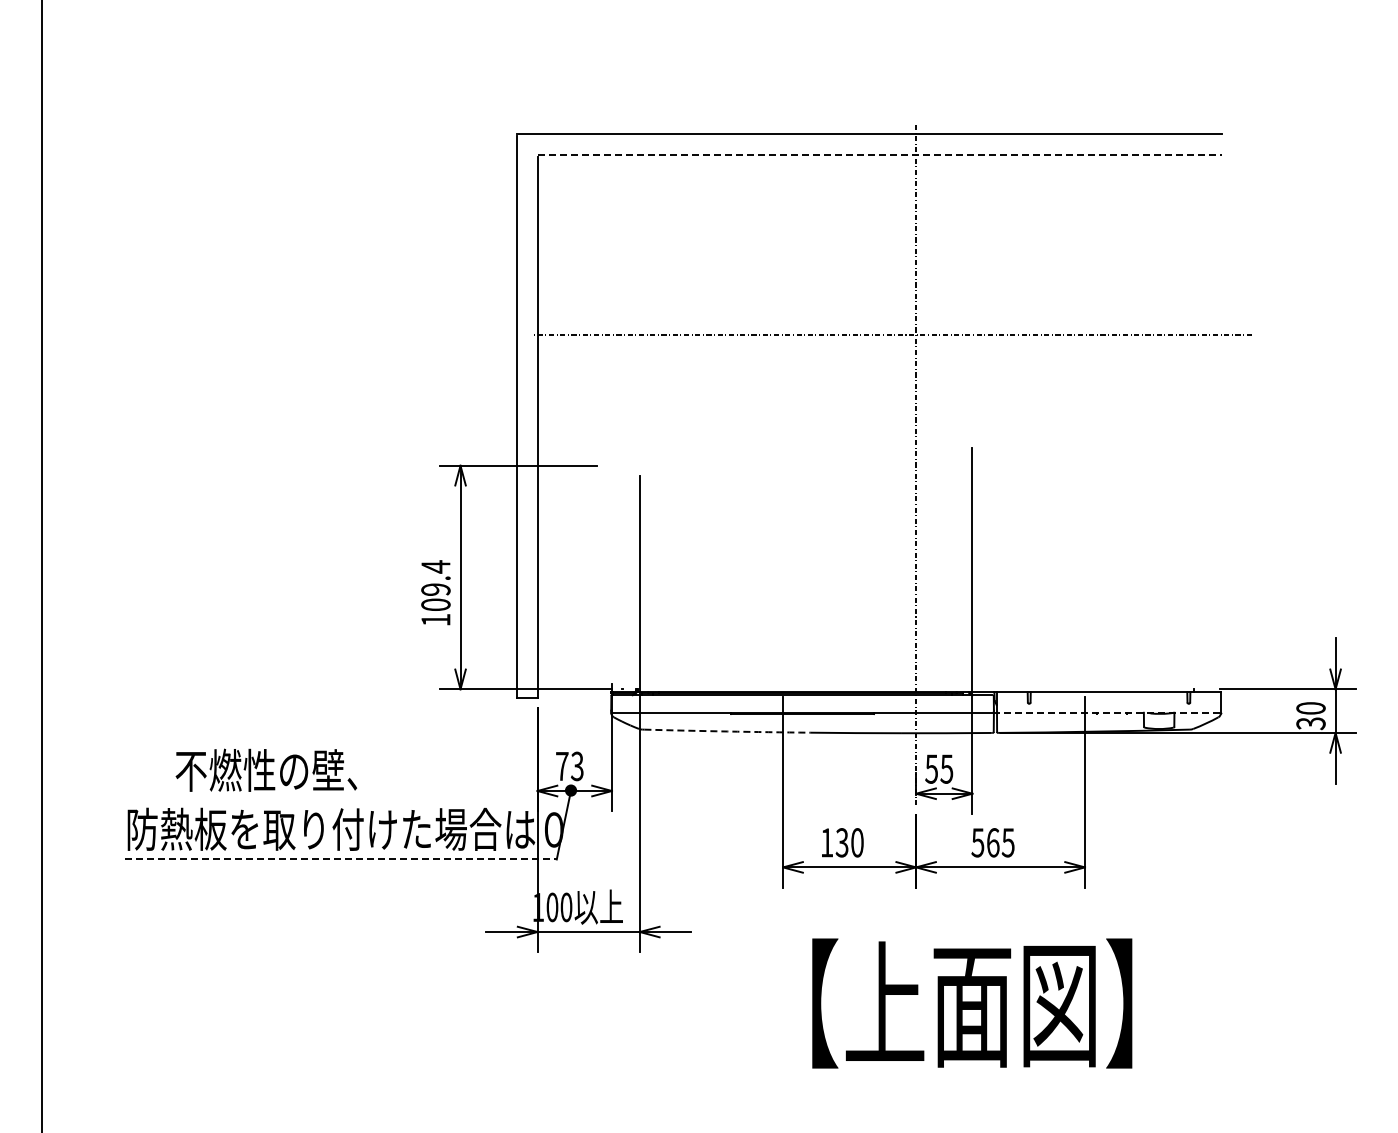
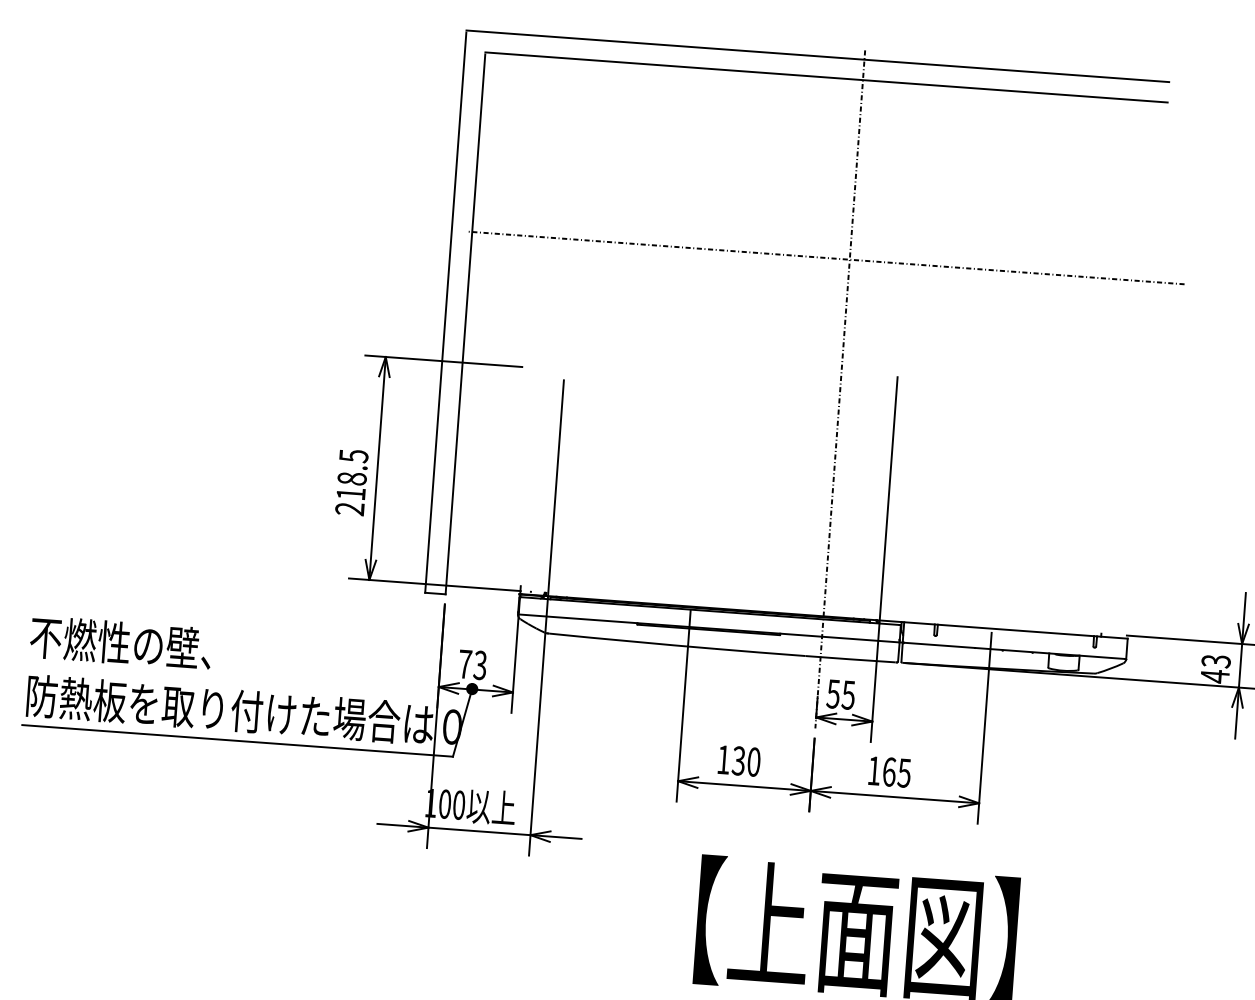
line: (880, 154) -> (827, 77), dashed -> solid
text: (435, 593) -> (351, 482), 109.4 -> 218.5
line: (1108, 712) -> (1013, 650), dashed -> solid
text: (1310, 716) -> (1215, 669), 30 -> 43
arc: (727, 731) -> (632, 641), dashed -> solid
text: (266, 769) -> (121, 642), moved
text: (977, 842) -> (873, 770), 565 -> 165
line: (340, 859) -> (237, 740), dashed -> solid

